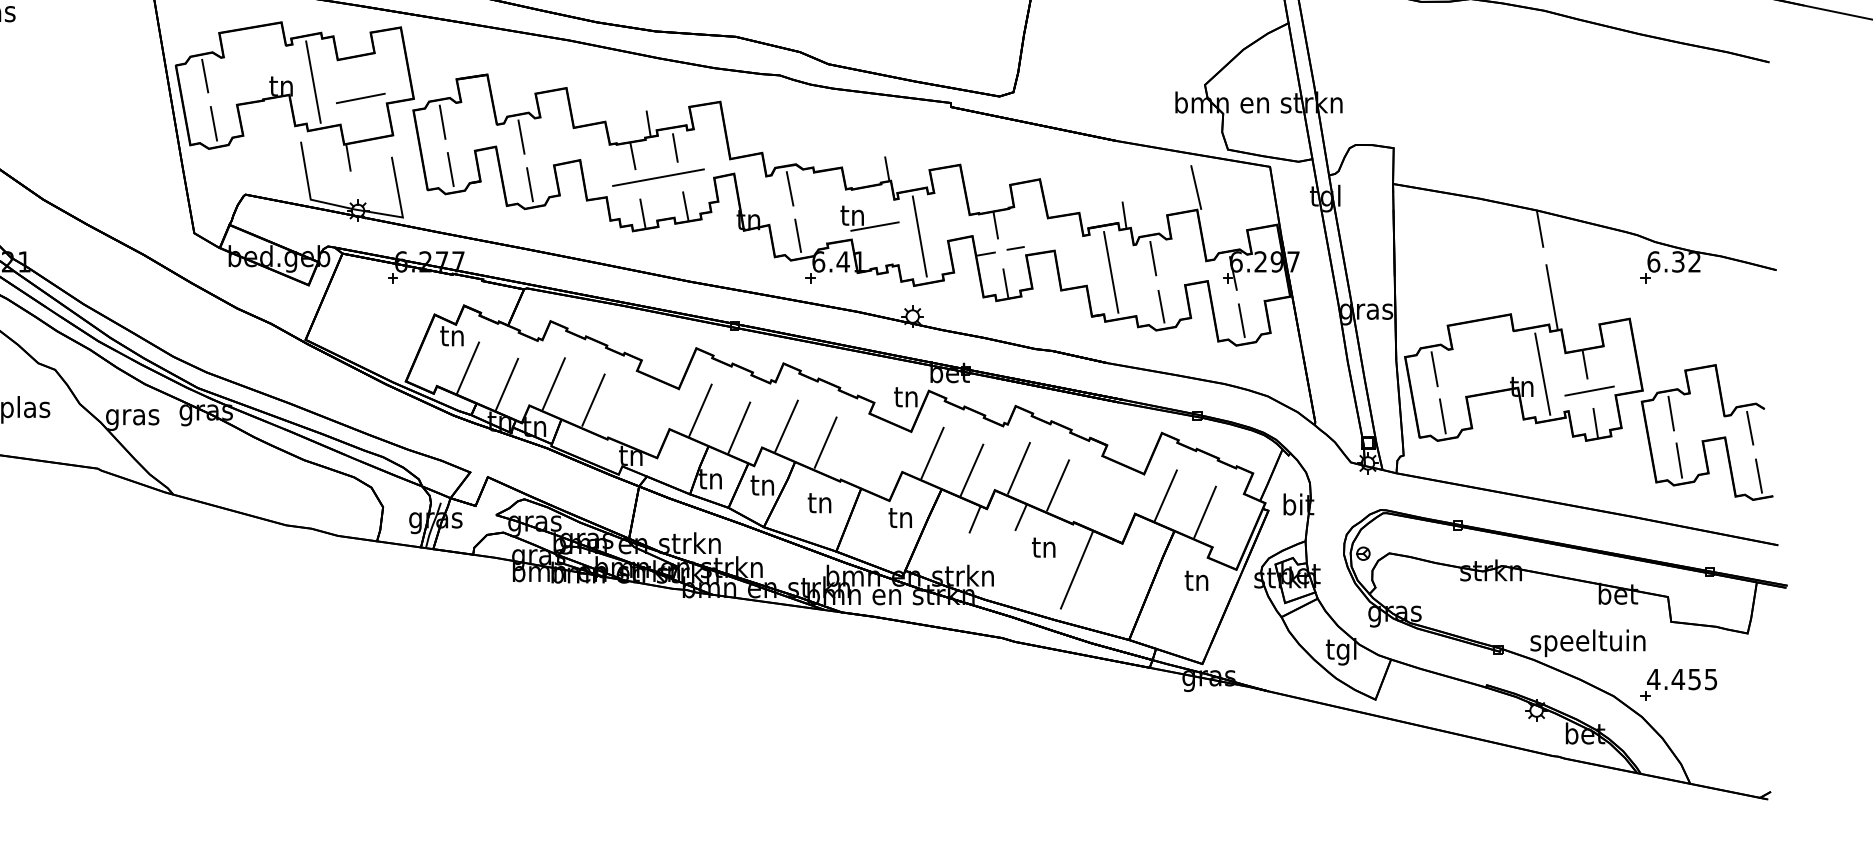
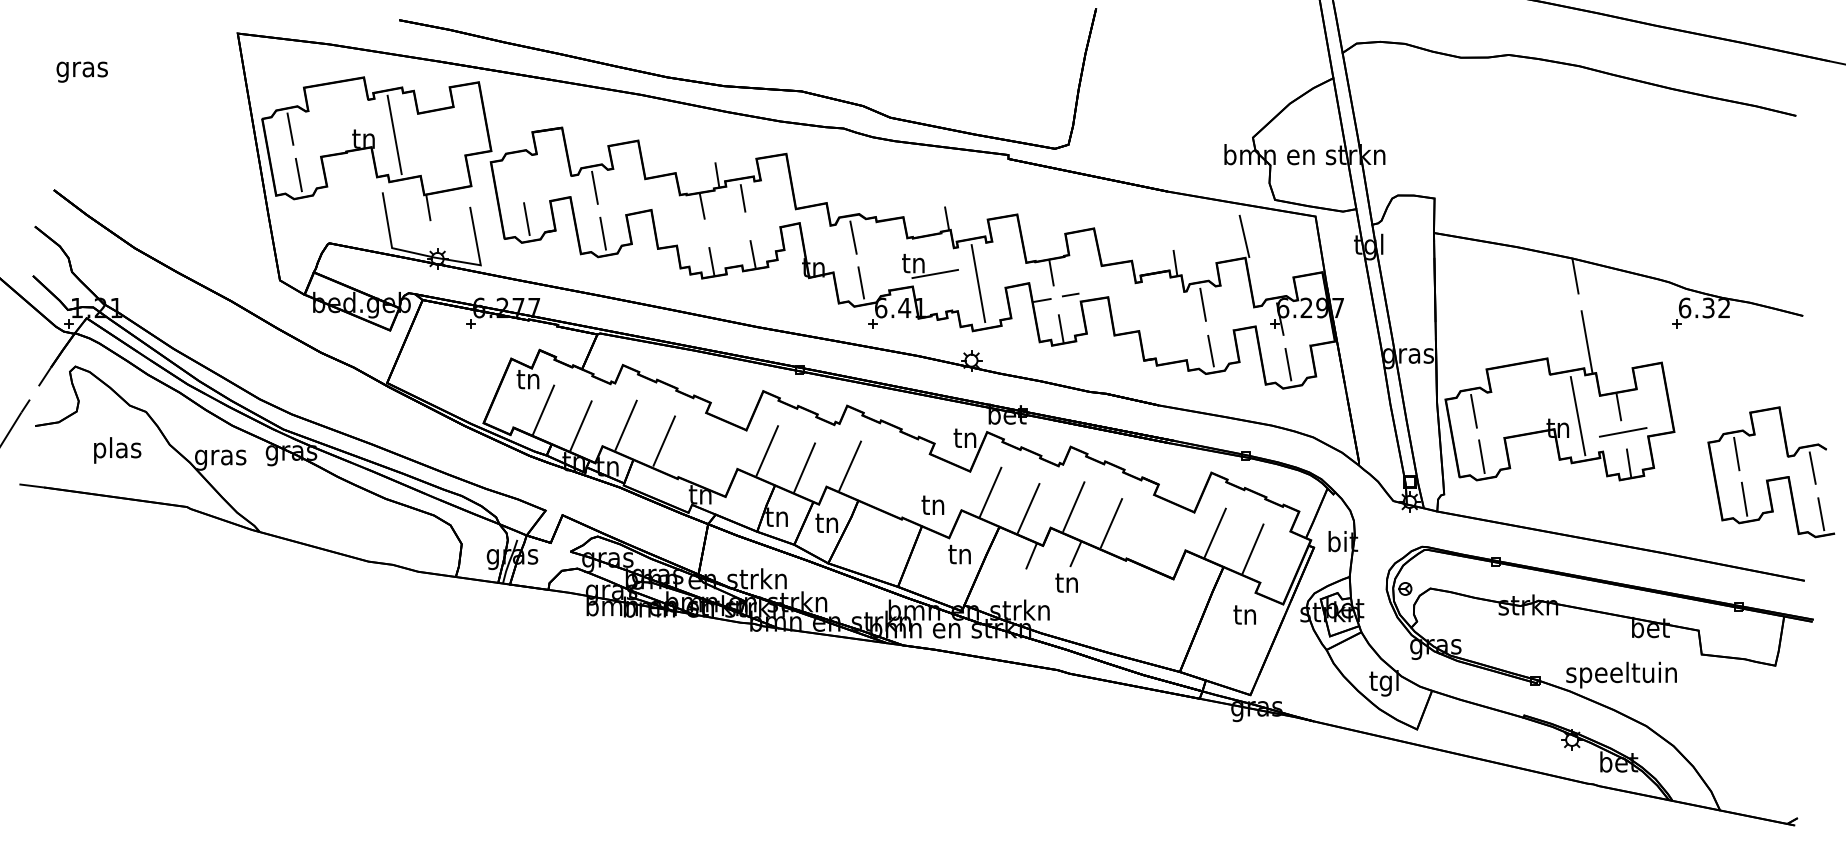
line: (361, 98) -> (440, 150), removed
line: (442, 122) -> (518, 173), removed
line: (658, 177) -> (726, 226), removed
line: (1111, 271) -> (1162, 317), removed
part: (1708, 439) -> (1772, 478), moved
line: (825, 442) -> (887, 481), removed
text: (819, 502) -> (932, 504), moved
text: (1043, 547) -> (1066, 582), moved
line: (1076, 569) -> (1129, 604), removed
part: (1678, 685) -> (1708, 715), removed

